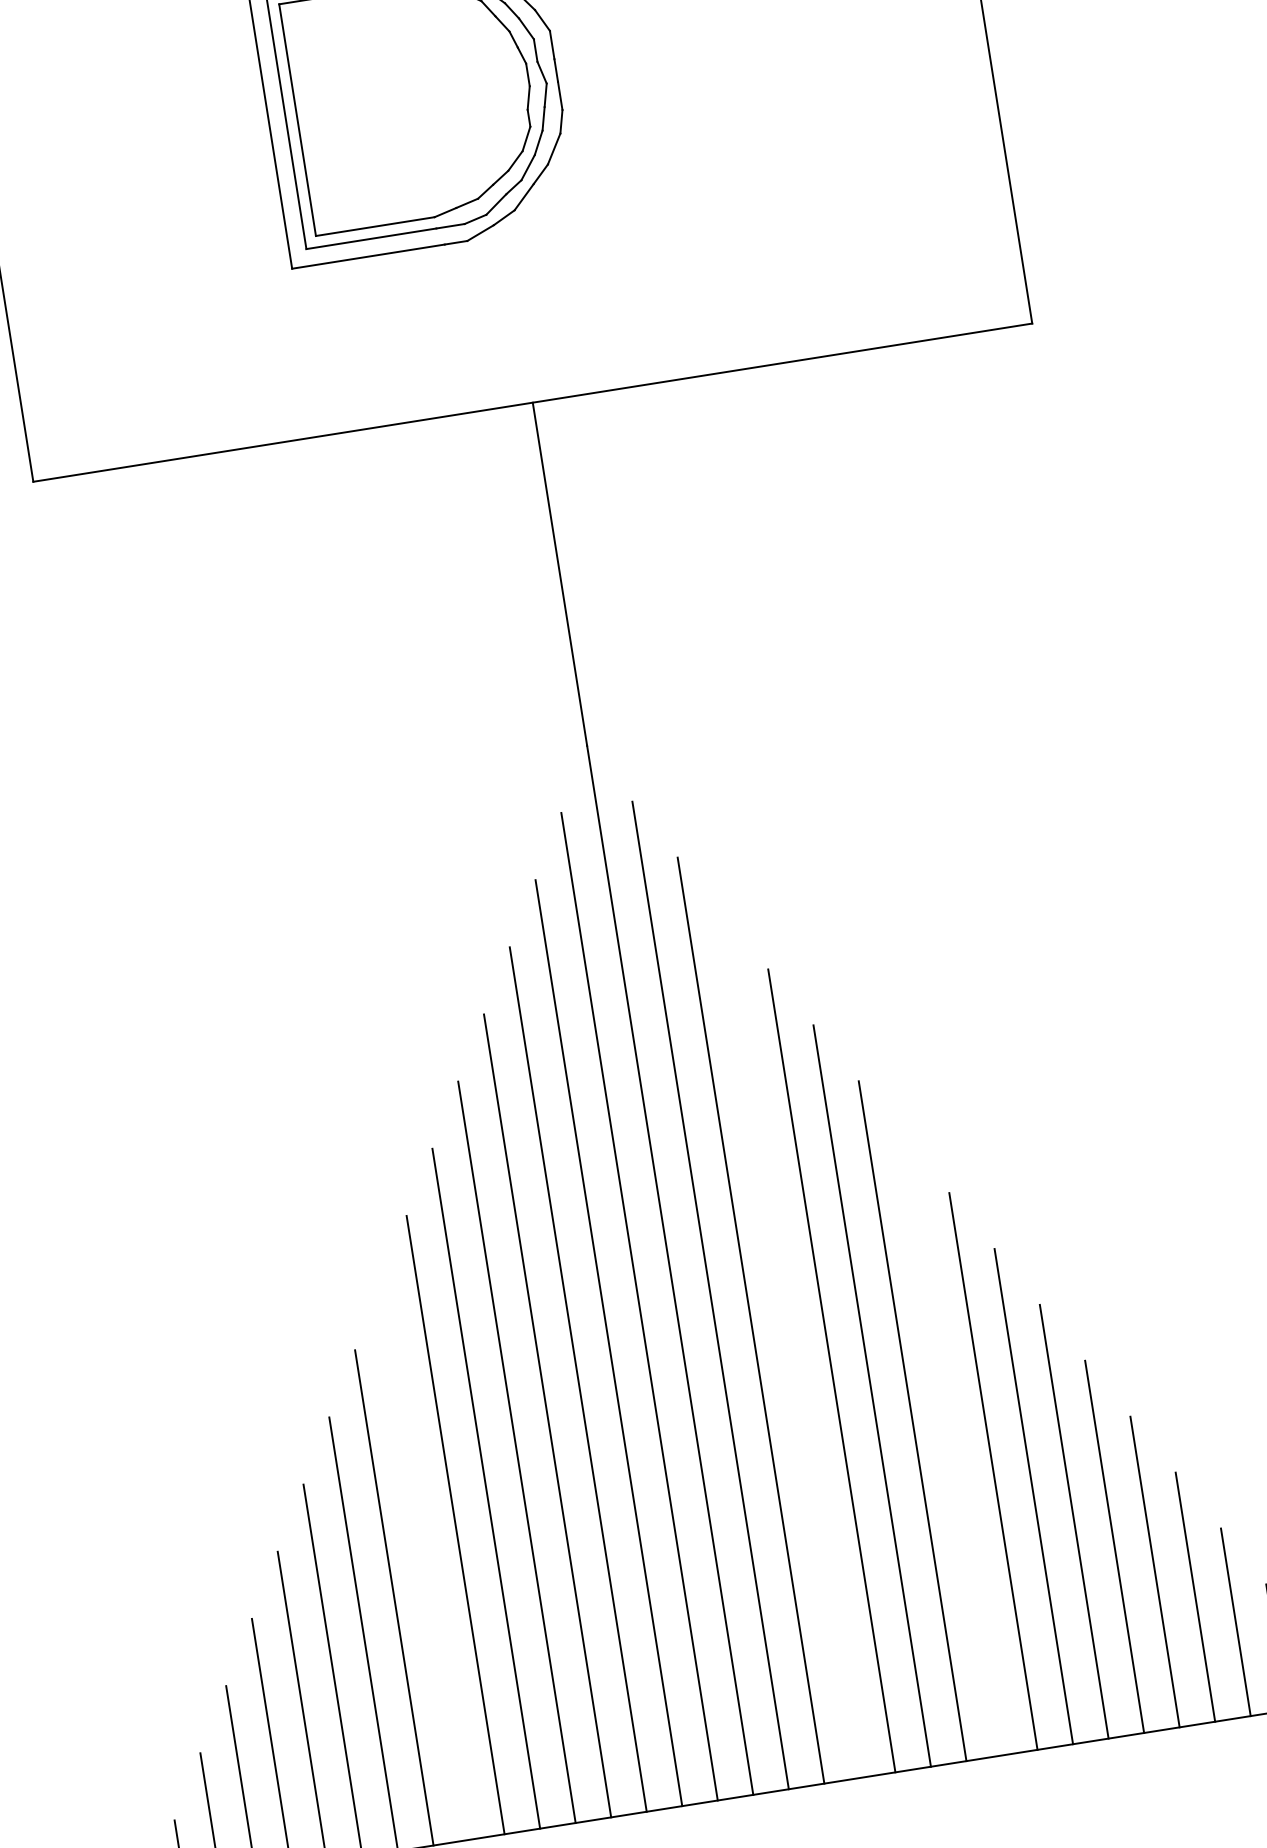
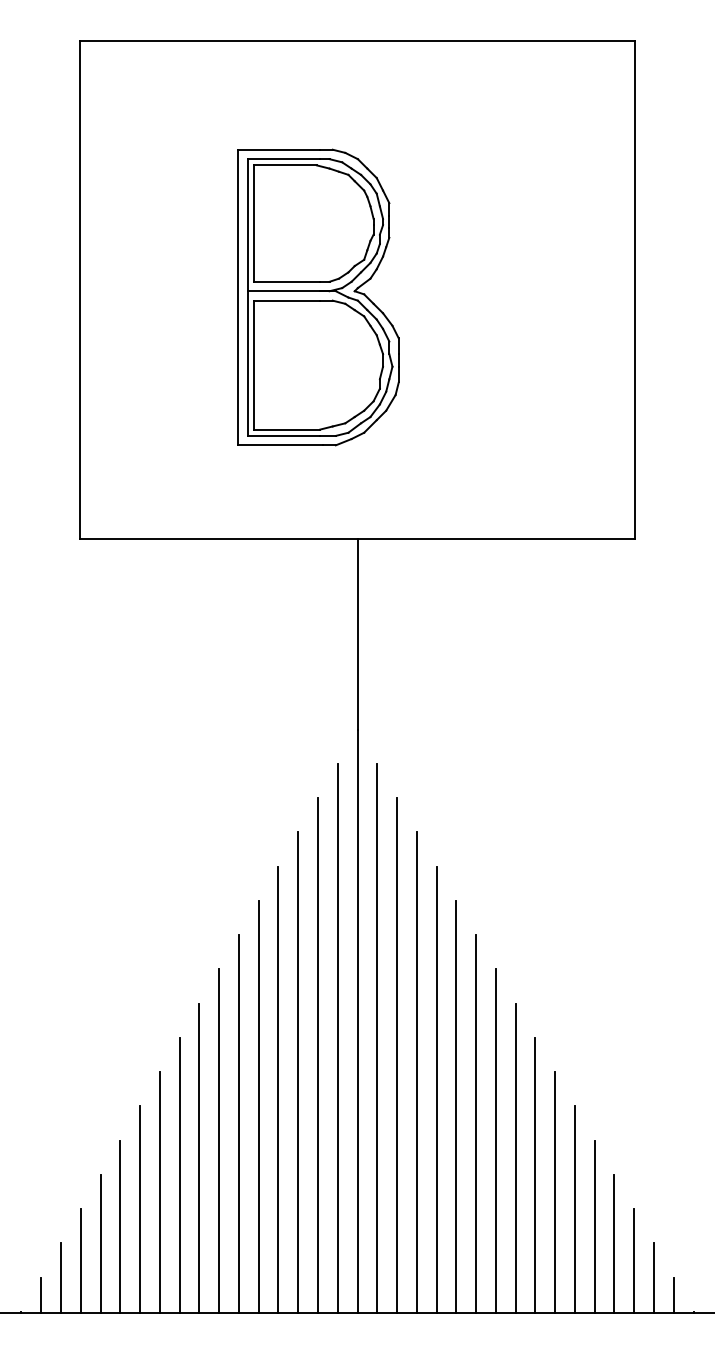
line: (790, 1345) -> (416, 1072), added
line: (952, 1446) -> (495, 1141), added
line: (425, 1561) -> (199, 1158), added

